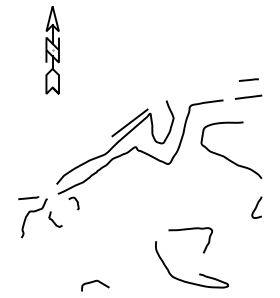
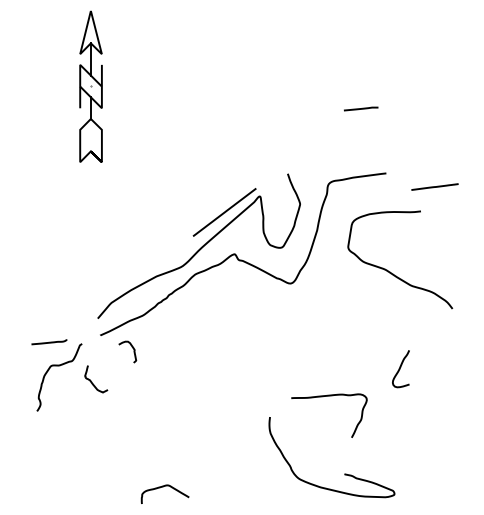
line: (248, 79) -> (360, 107), moved
line: (248, 96) -> (434, 185), moved
curve: (256, 207) -> (400, 369), moved

